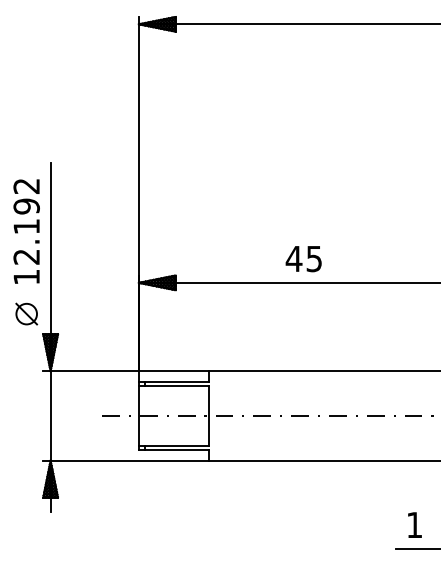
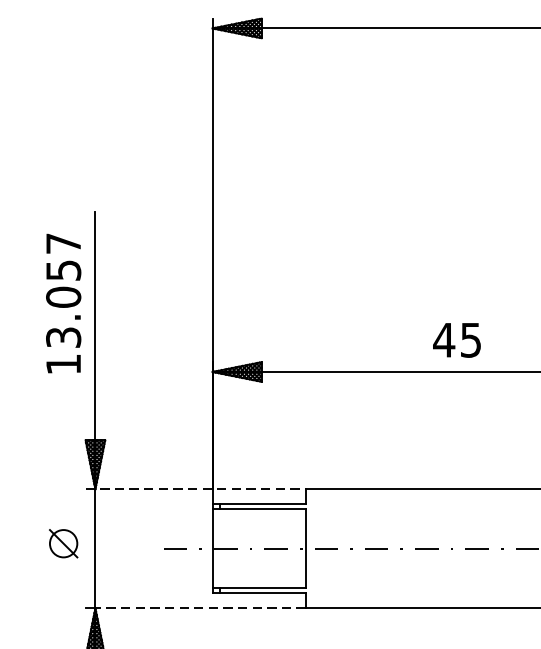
text: (26, 221) -> (63, 290), 12.192 -> 13.057
text: (303, 259) -> (456, 340), moved
part: (26, 313) -> (63, 542), moved
line: (126, 371) -> (196, 489), solid -> dashed
line: (129, 460) -> (200, 607), solid -> dashed

